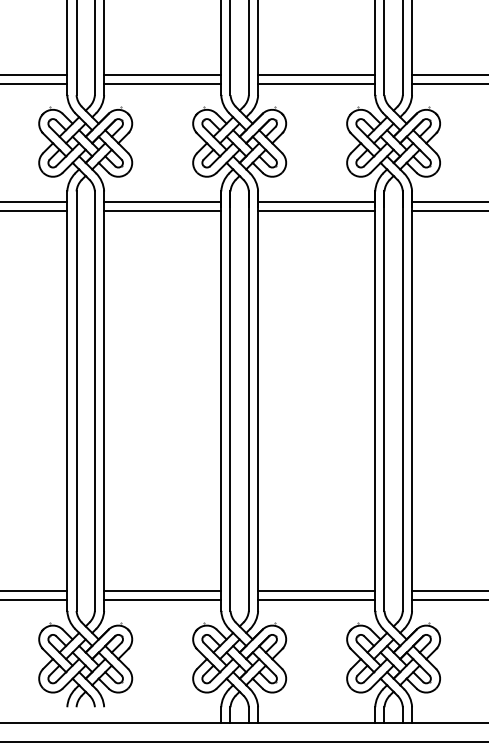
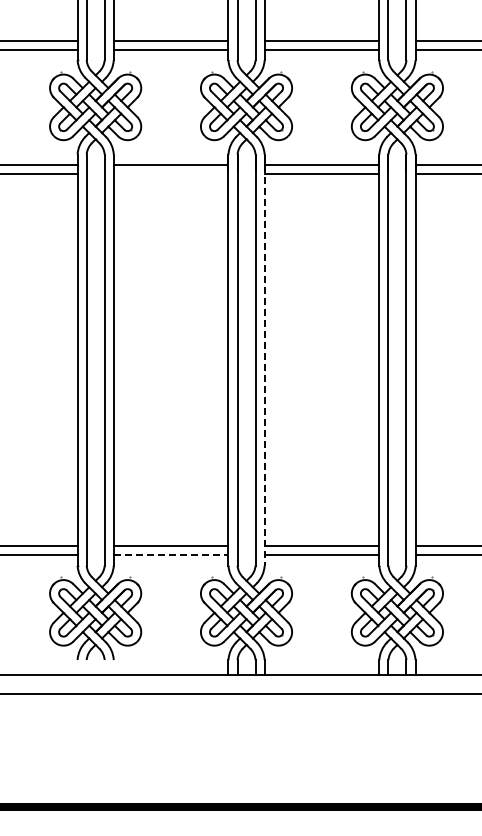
line: (162, 211) -> (170, 174), removed
line: (257, 401) -> (264, 360), solid -> dashed
line: (163, 600) -> (171, 555), solid -> dashed

